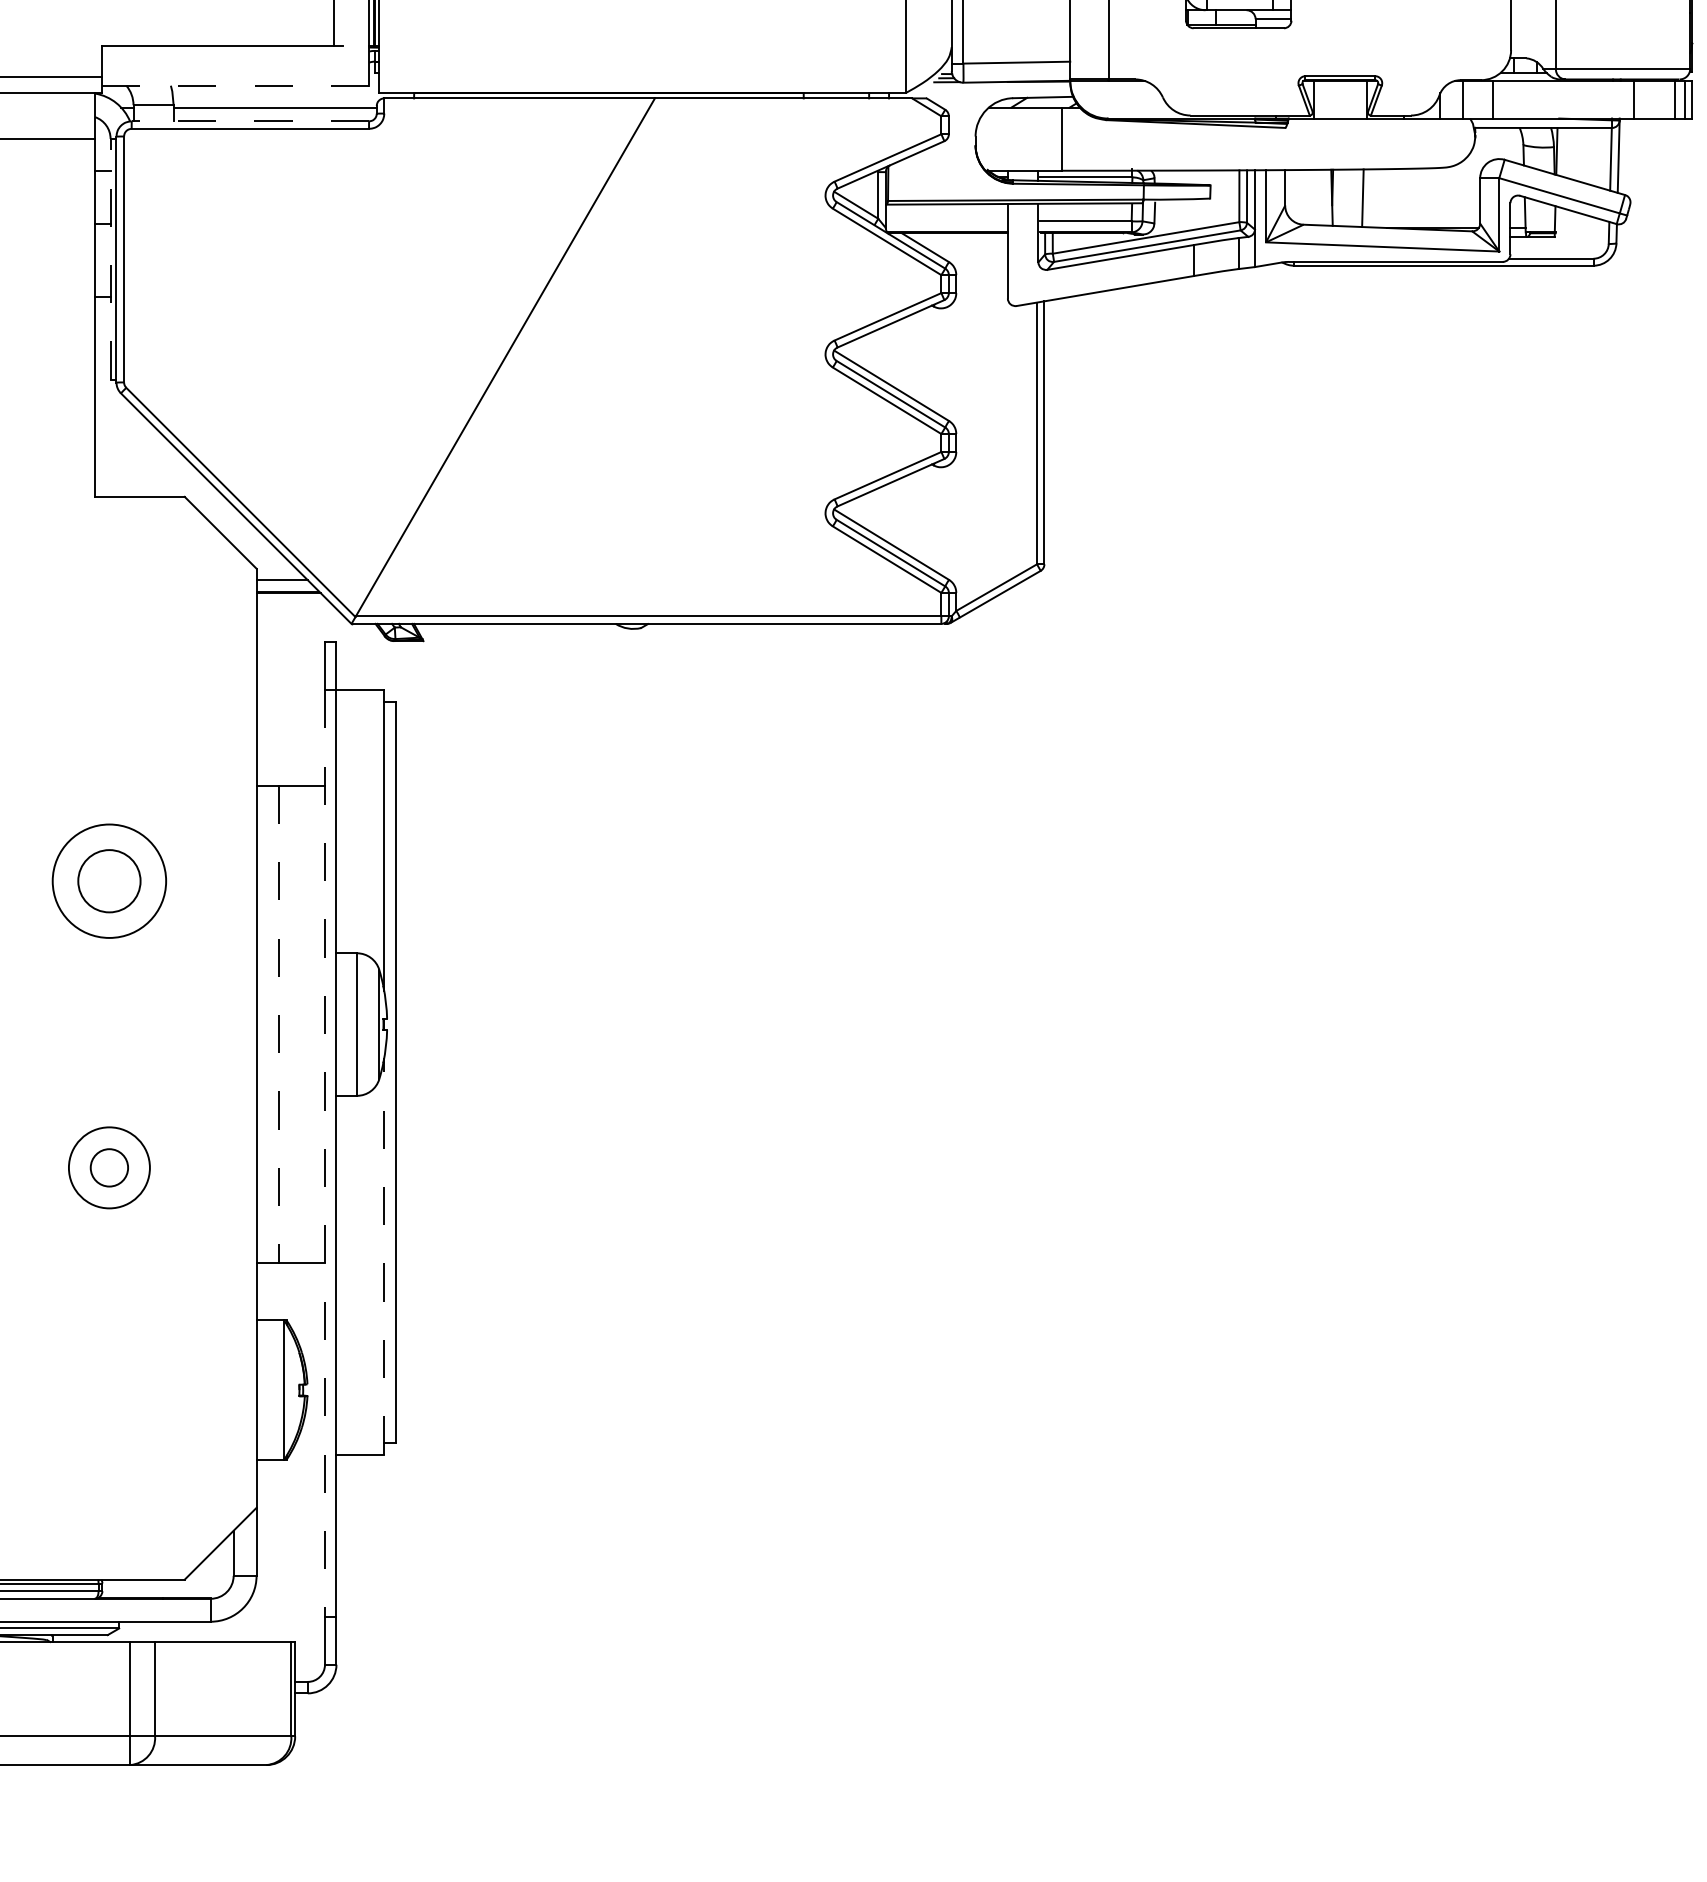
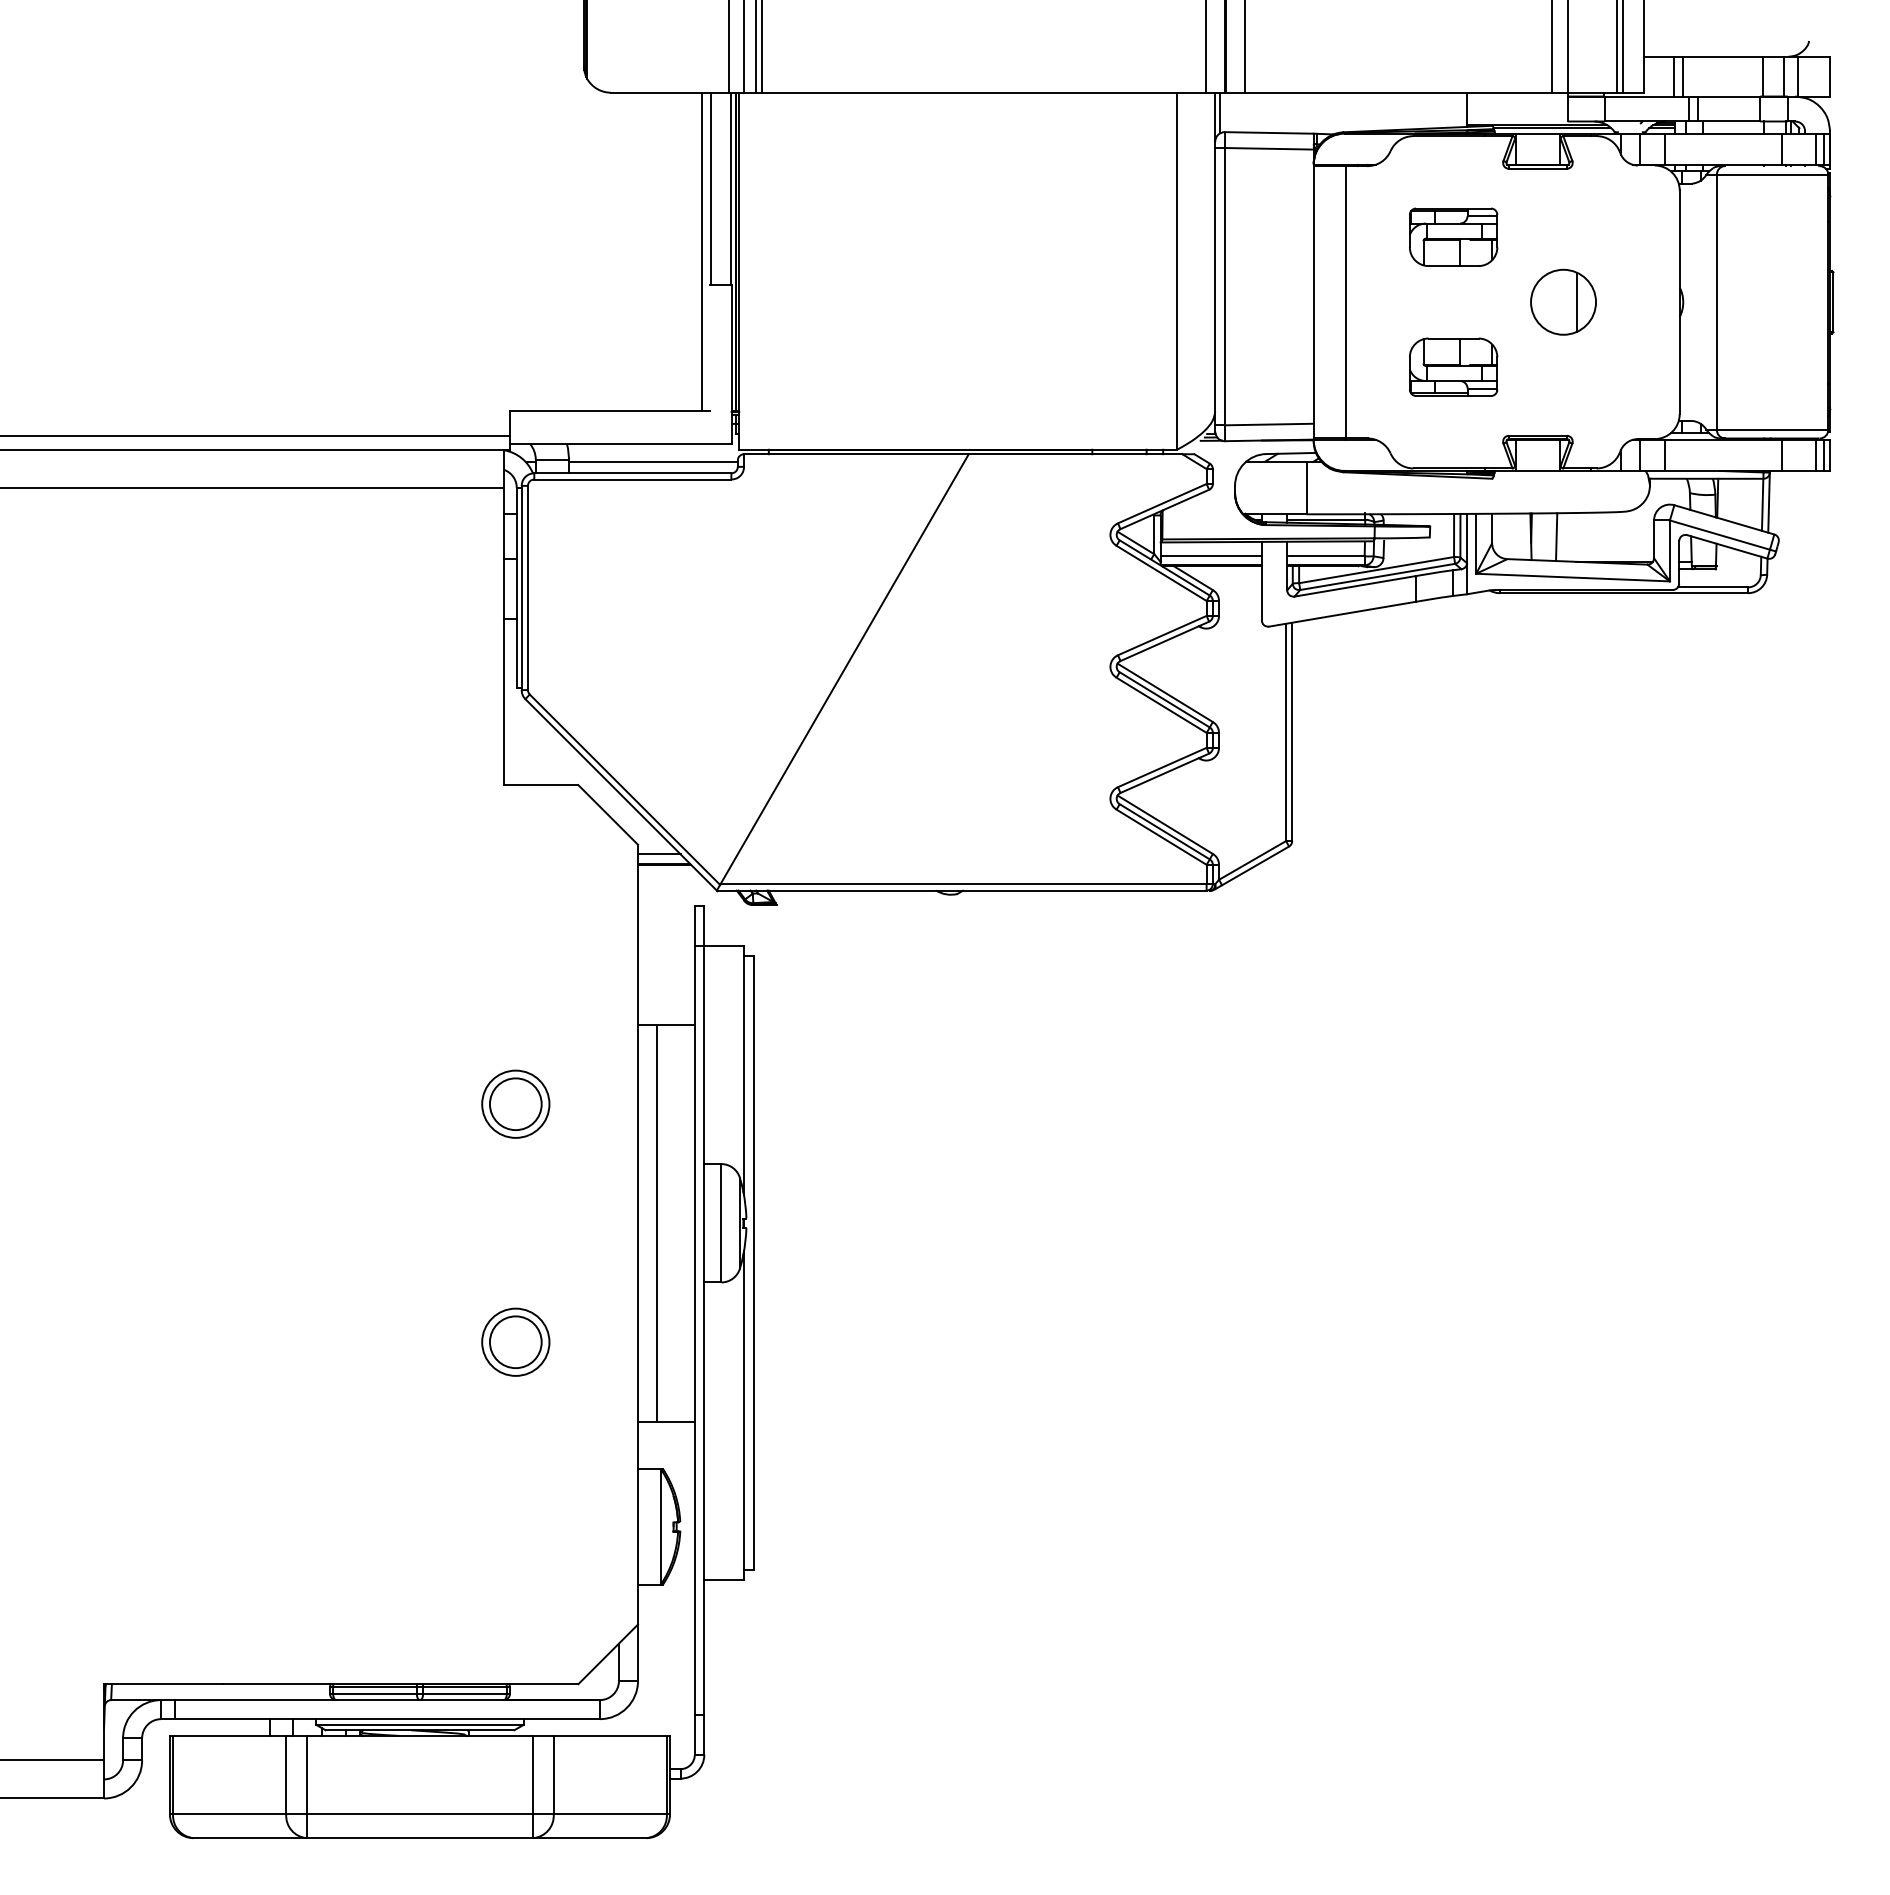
line: (235, 85) -> (620, 443), dashed -> solid
line: (249, 121) -> (632, 473), dashed -> solid
line: (946, 221) -> (1210, 556), added
line: (110, 258) -> (516, 587), dashed -> solid
circle: (109, 880) -> (515, 1103), size x0.71
line: (278, 1024) -> (656, 1223), dashed -> solid
line: (324, 1153) -> (694, 1330), dashed -> solid
circle: (109, 1168) -> (515, 1342), size x1.67
line: (384, 1256) -> (744, 1415), dashed -> solid

